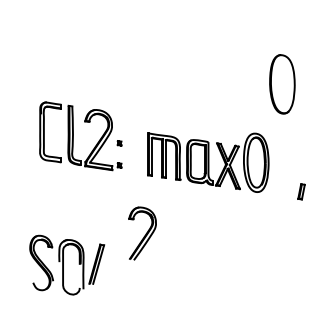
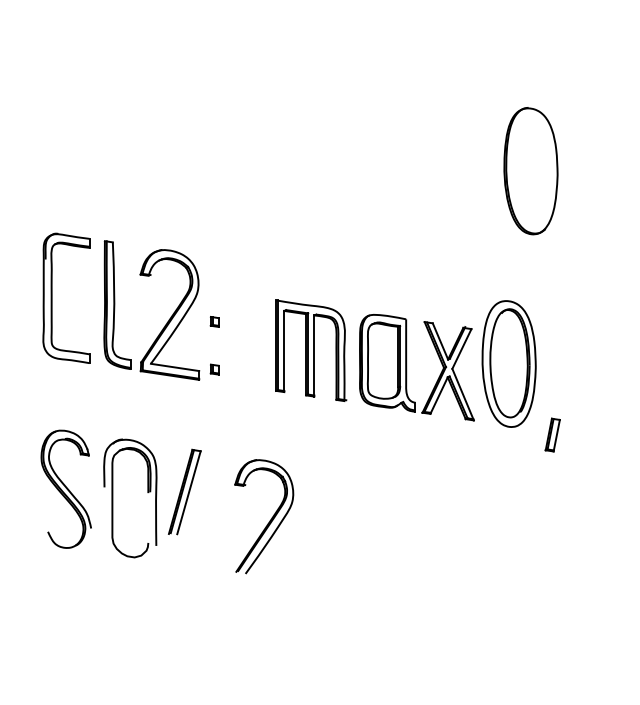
part: (282, 84) -> (531, 171), moved
part: (301, 191) -> (552, 434), moved
part: (67, 264) -> (121, 492), moved

